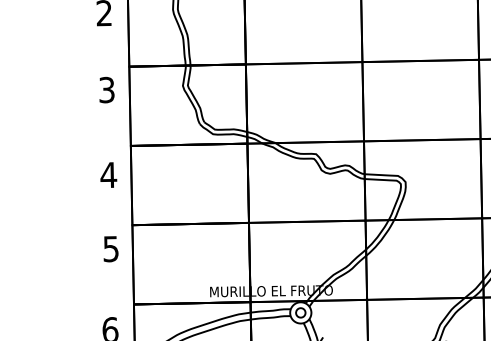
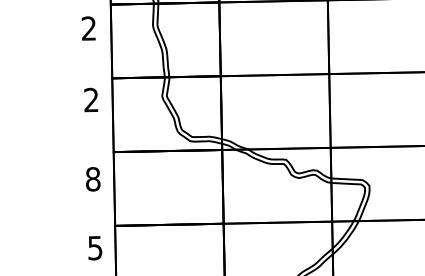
text: (106, 90) -> (91, 100), 3 -> 2
text: (108, 175) -> (92, 179), 4 -> 8

